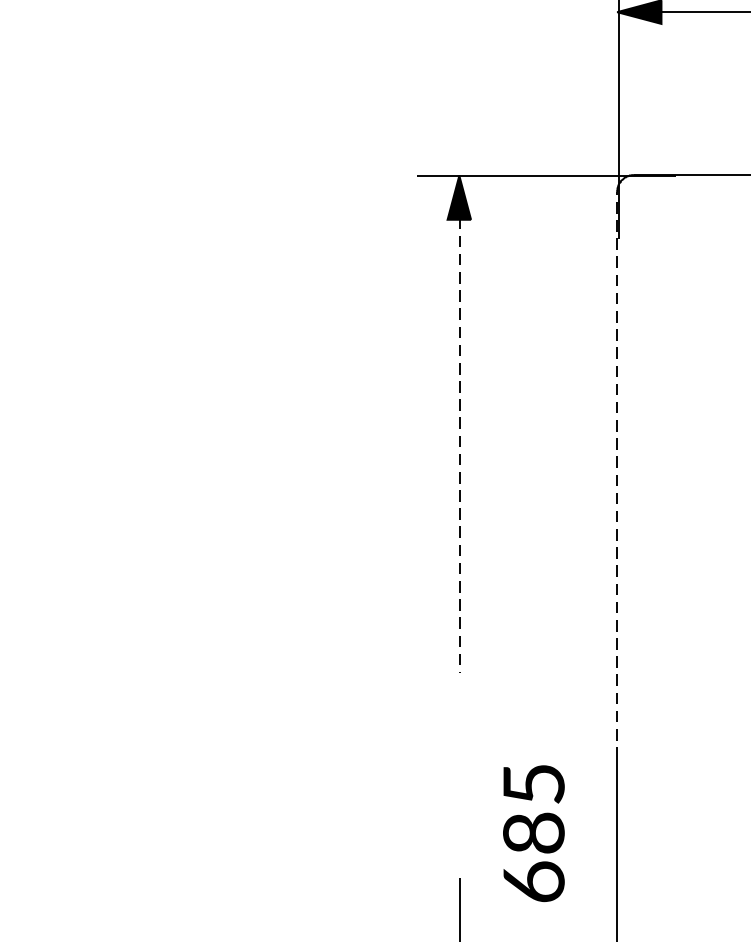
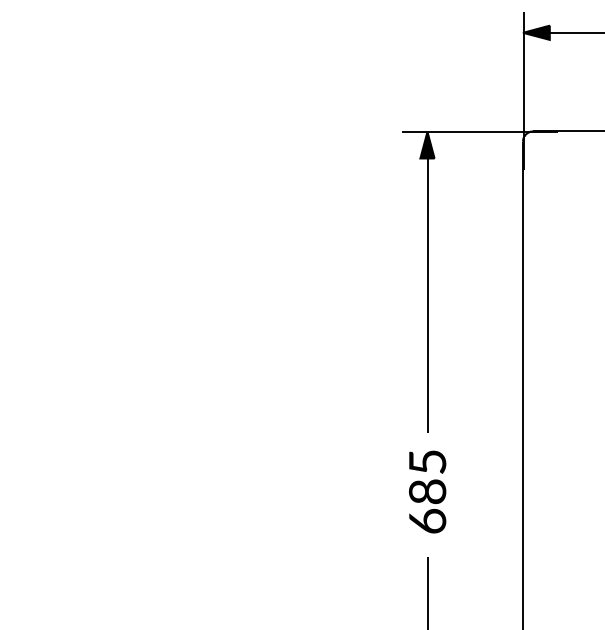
line: (459, 446) -> (427, 295), dashed -> solid
line: (617, 475) -> (523, 313), dashed -> solid
text: (533, 832) -> (427, 491), moved

